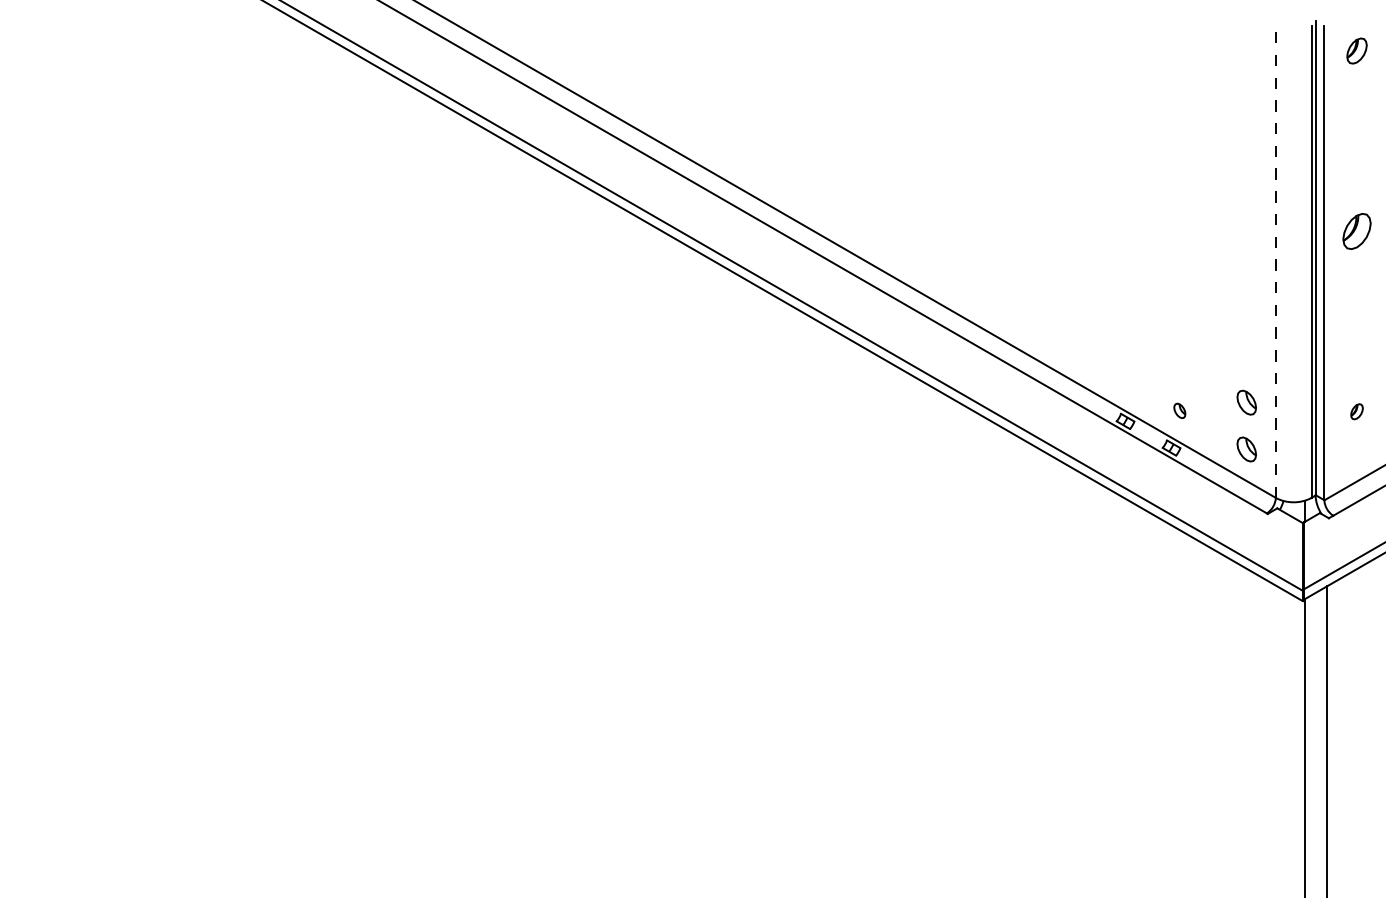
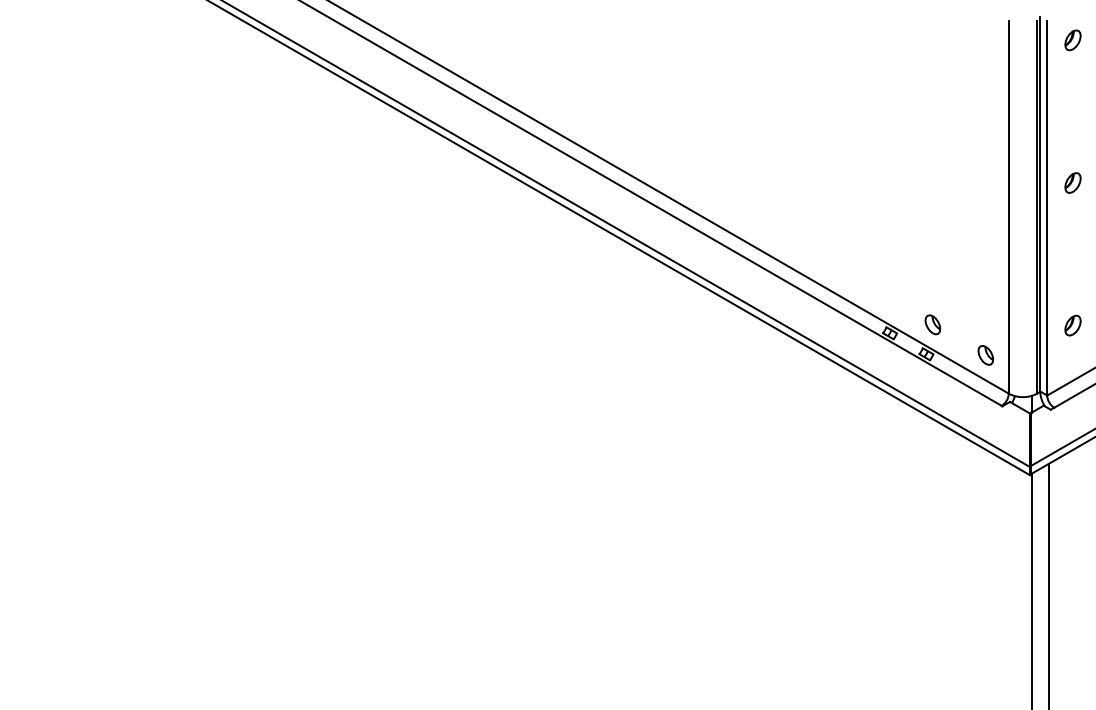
part: (1356, 230) -> (1072, 182), size x0.71
line: (1275, 261) -> (1008, 206), dashed -> solid
part: (1246, 402) -> (985, 318), removed
part: (1179, 410) -> (932, 324), size x1.67
part: (1356, 411) -> (1072, 325), size x1.67

